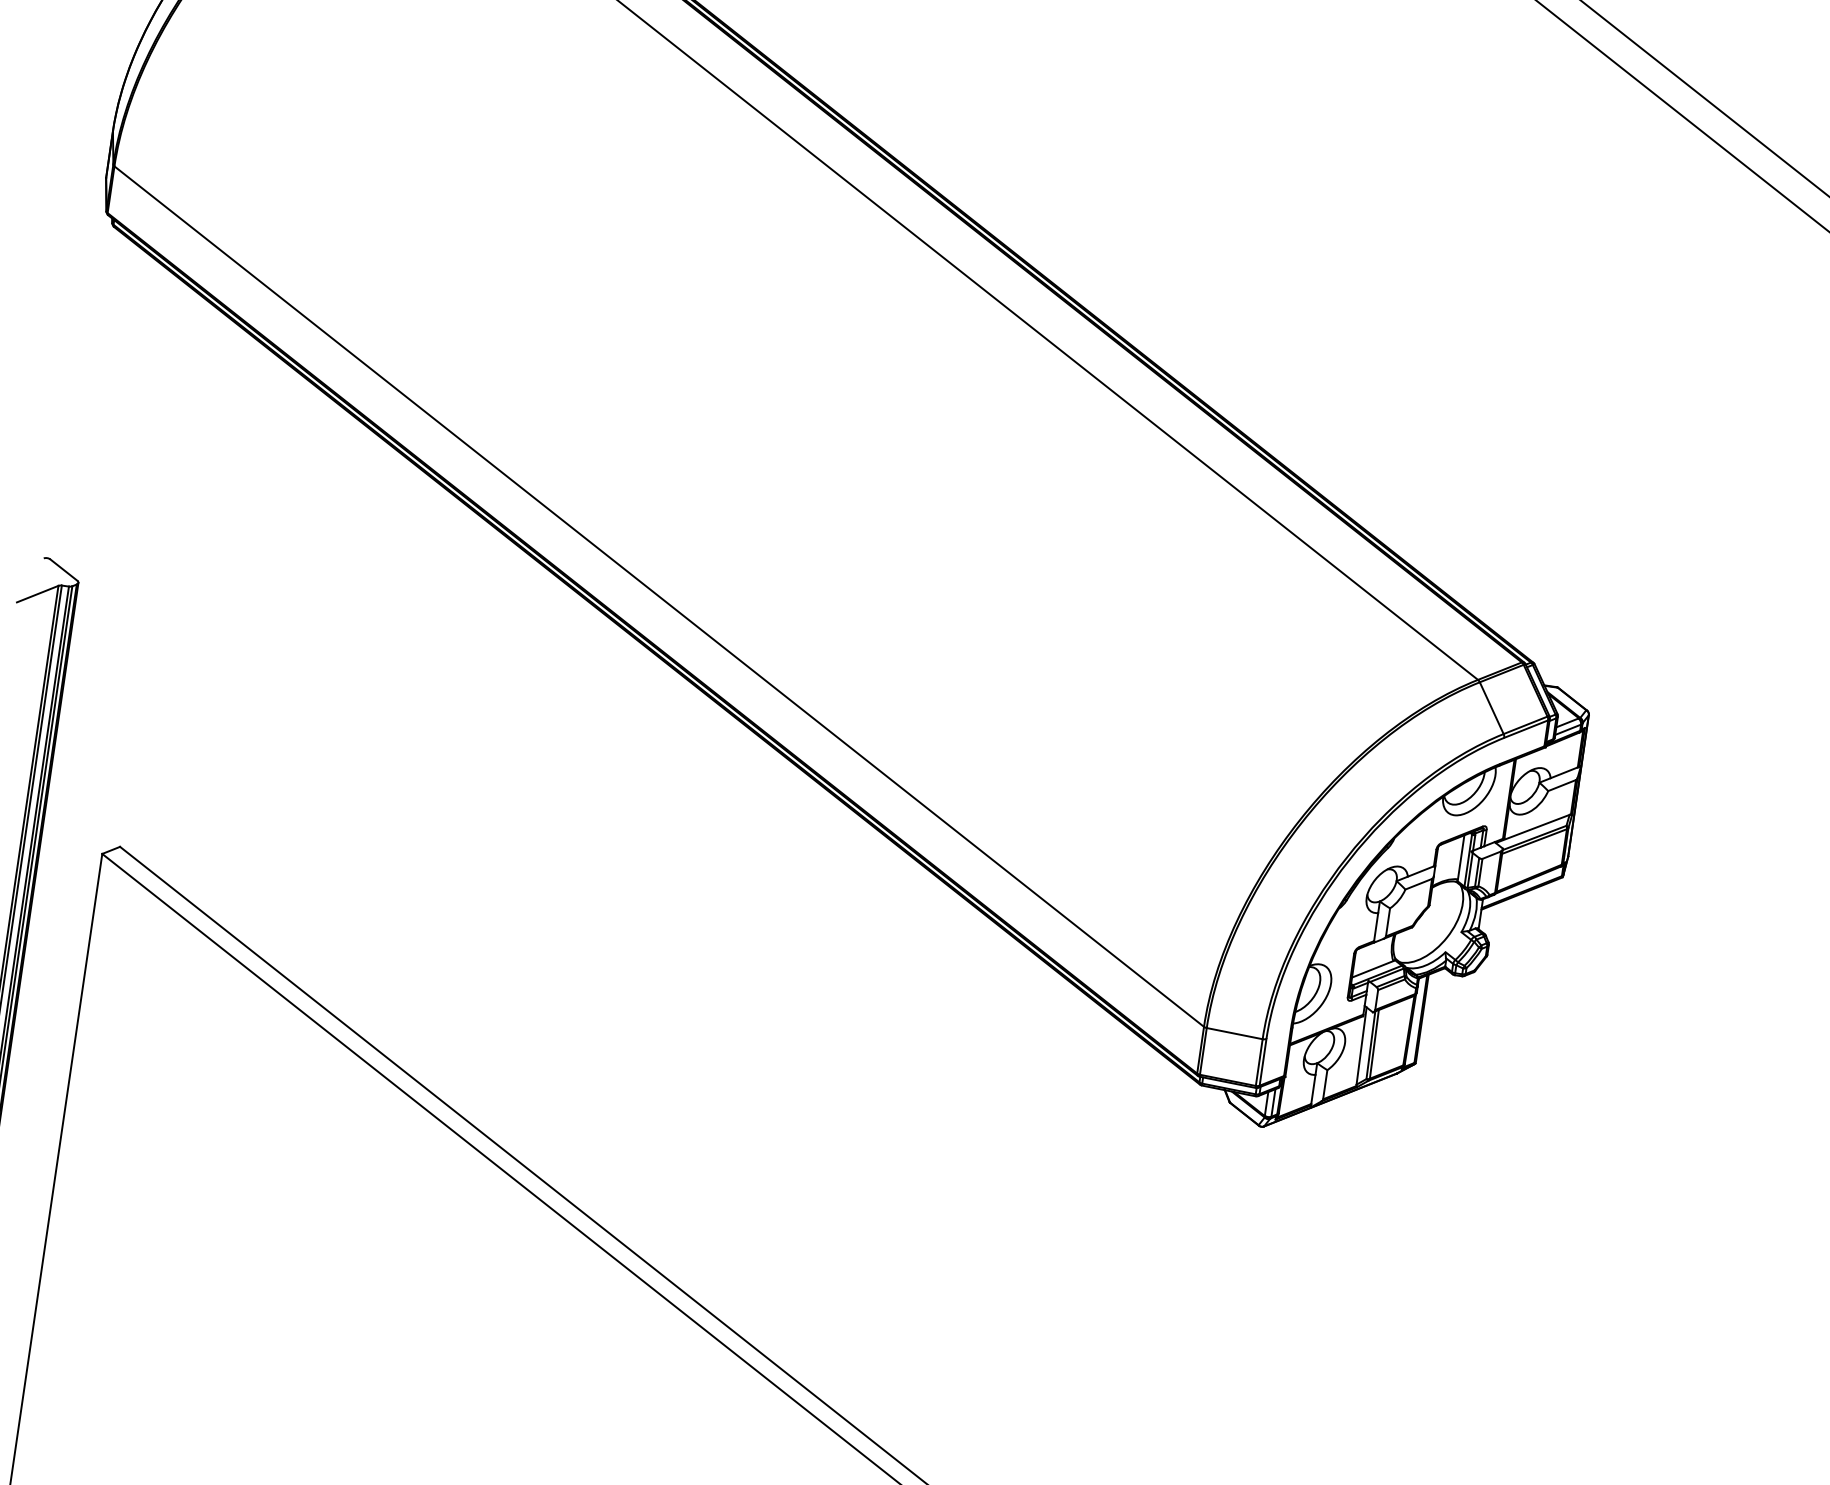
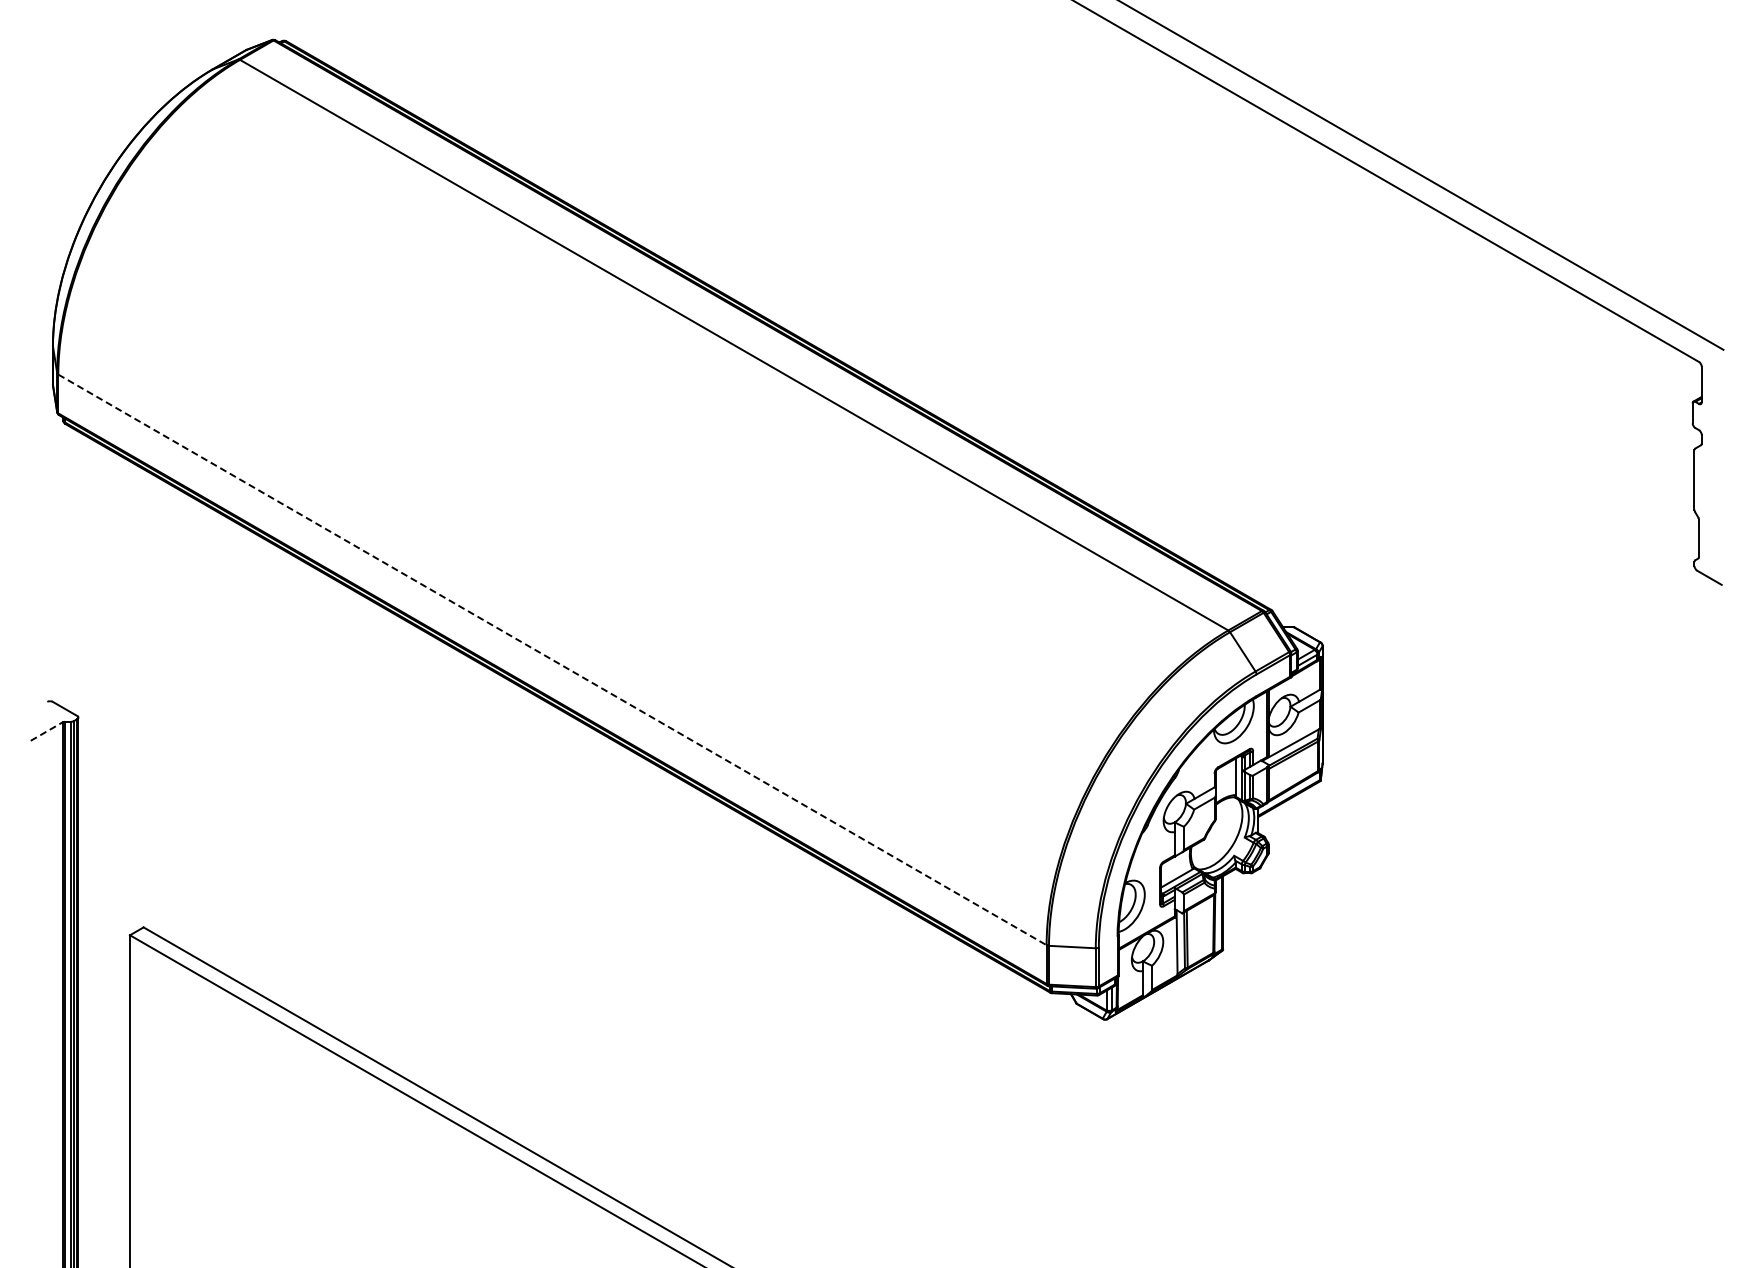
line: (38, 594) -> (47, 731), solid -> dashed
line: (659, 596) -> (552, 659), solid -> dashed

